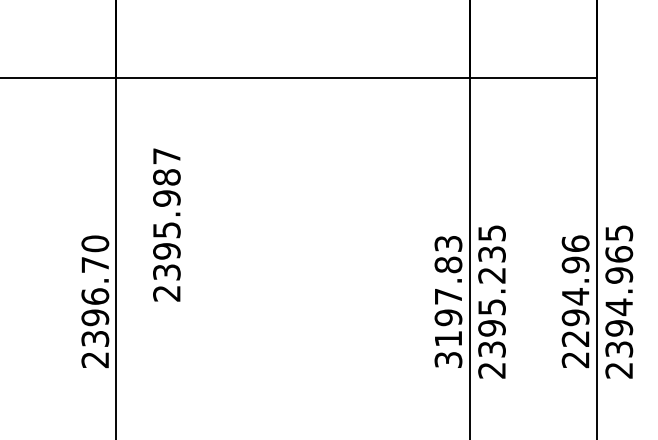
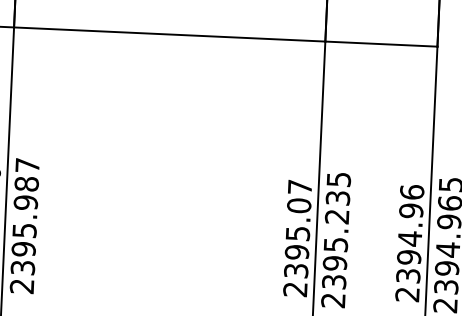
text: (166, 224) -> (24, 225), moved
text: (448, 302) -> (297, 238), 3197.83 -> 2395.07
text: (575, 338) -> (408, 275), 2294.96 -> 2394.96

